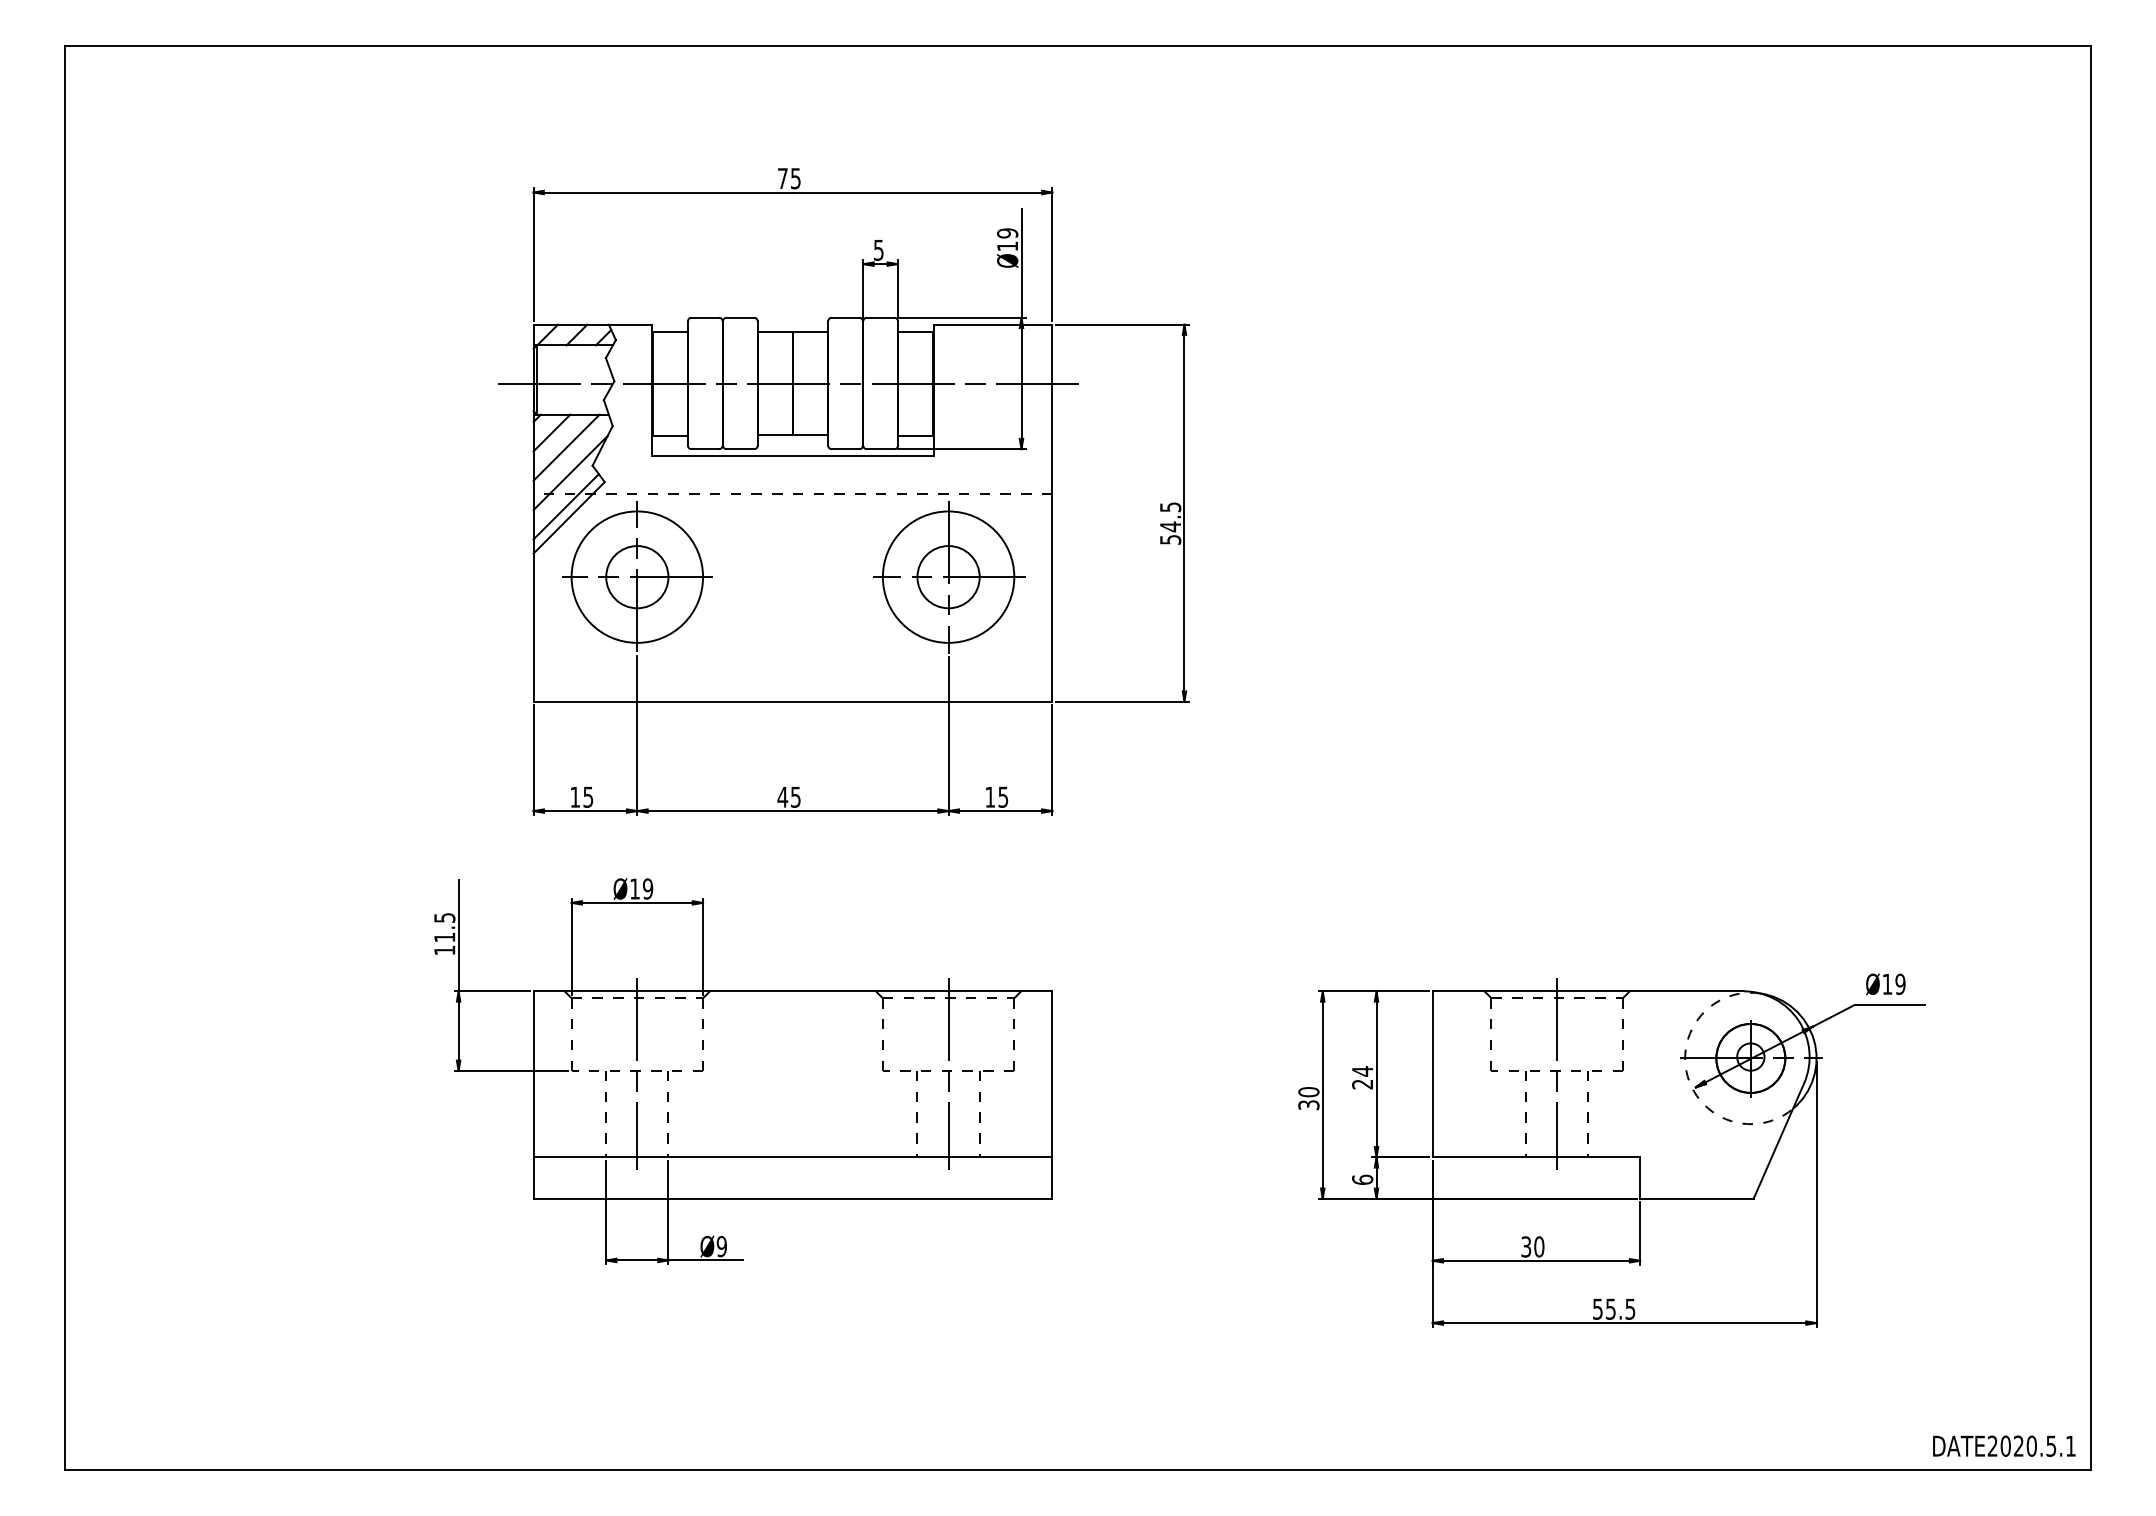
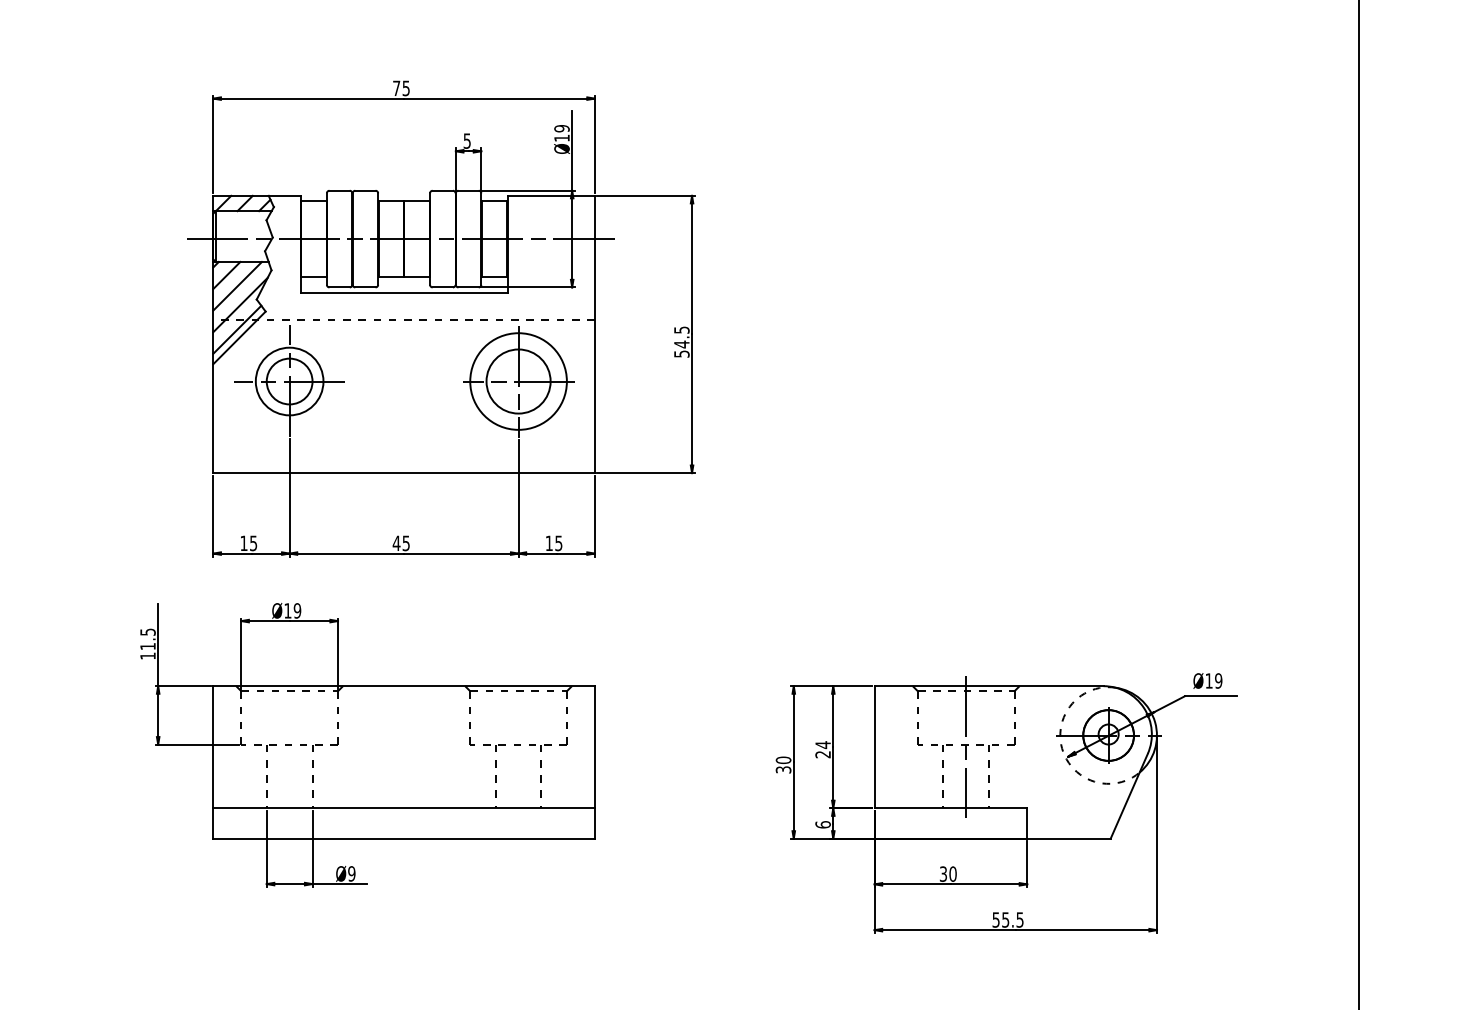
circle: (637, 576) -> (289, 381), size x0.7
circle: (948, 577) -> (518, 381), size x1.4
line: (637, 1073) -> (289, 746), removed
line: (948, 1073) -> (518, 746), removed

